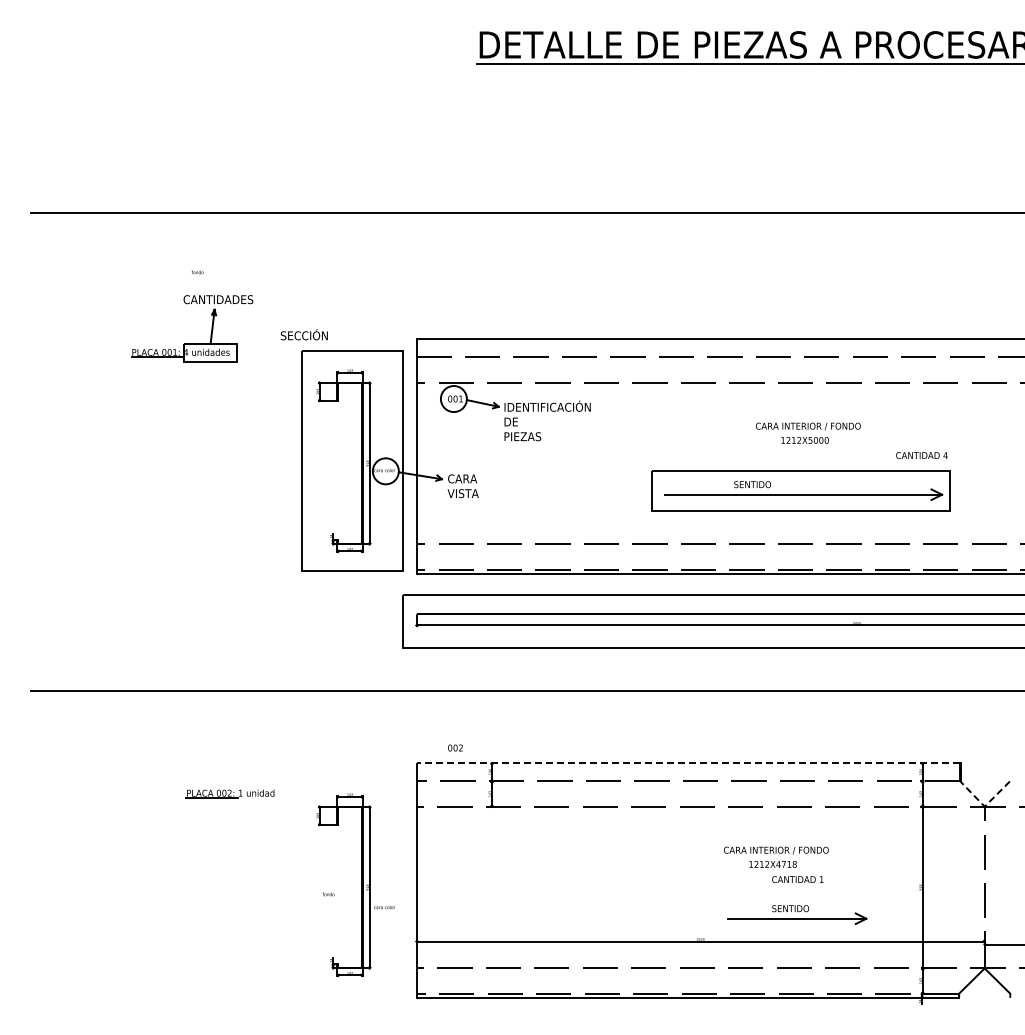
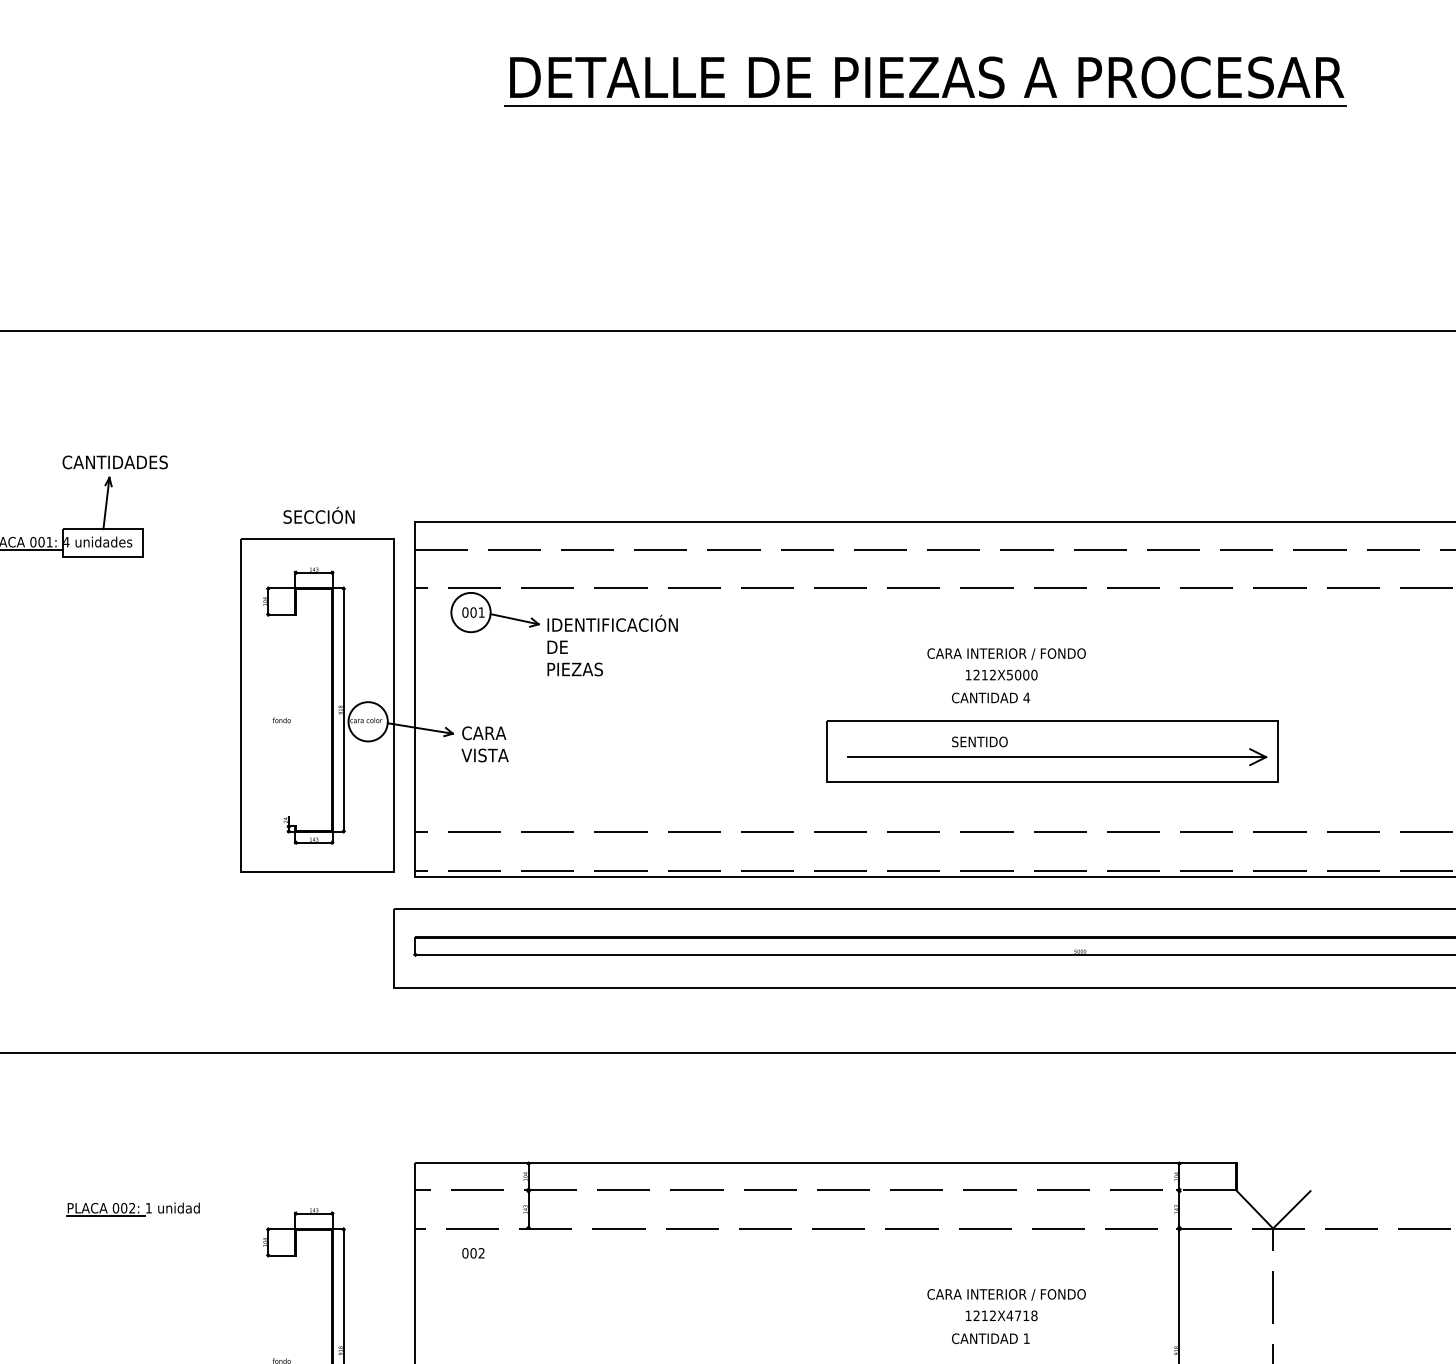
text: (197, 272) -> (281, 720), moved
text: (303, 334) -> (317, 515), moved
text: (921, 455) -> (990, 697), moved
part: (800, 490) -> (1052, 750), moved
text: (455, 747) -> (473, 1252), moved
line: (688, 763) -> (825, 1163), dashed -> solid
line: (984, 806) -> (1272, 1228), dashed -> solid
text: (776, 856) -> (1006, 1303), moved

